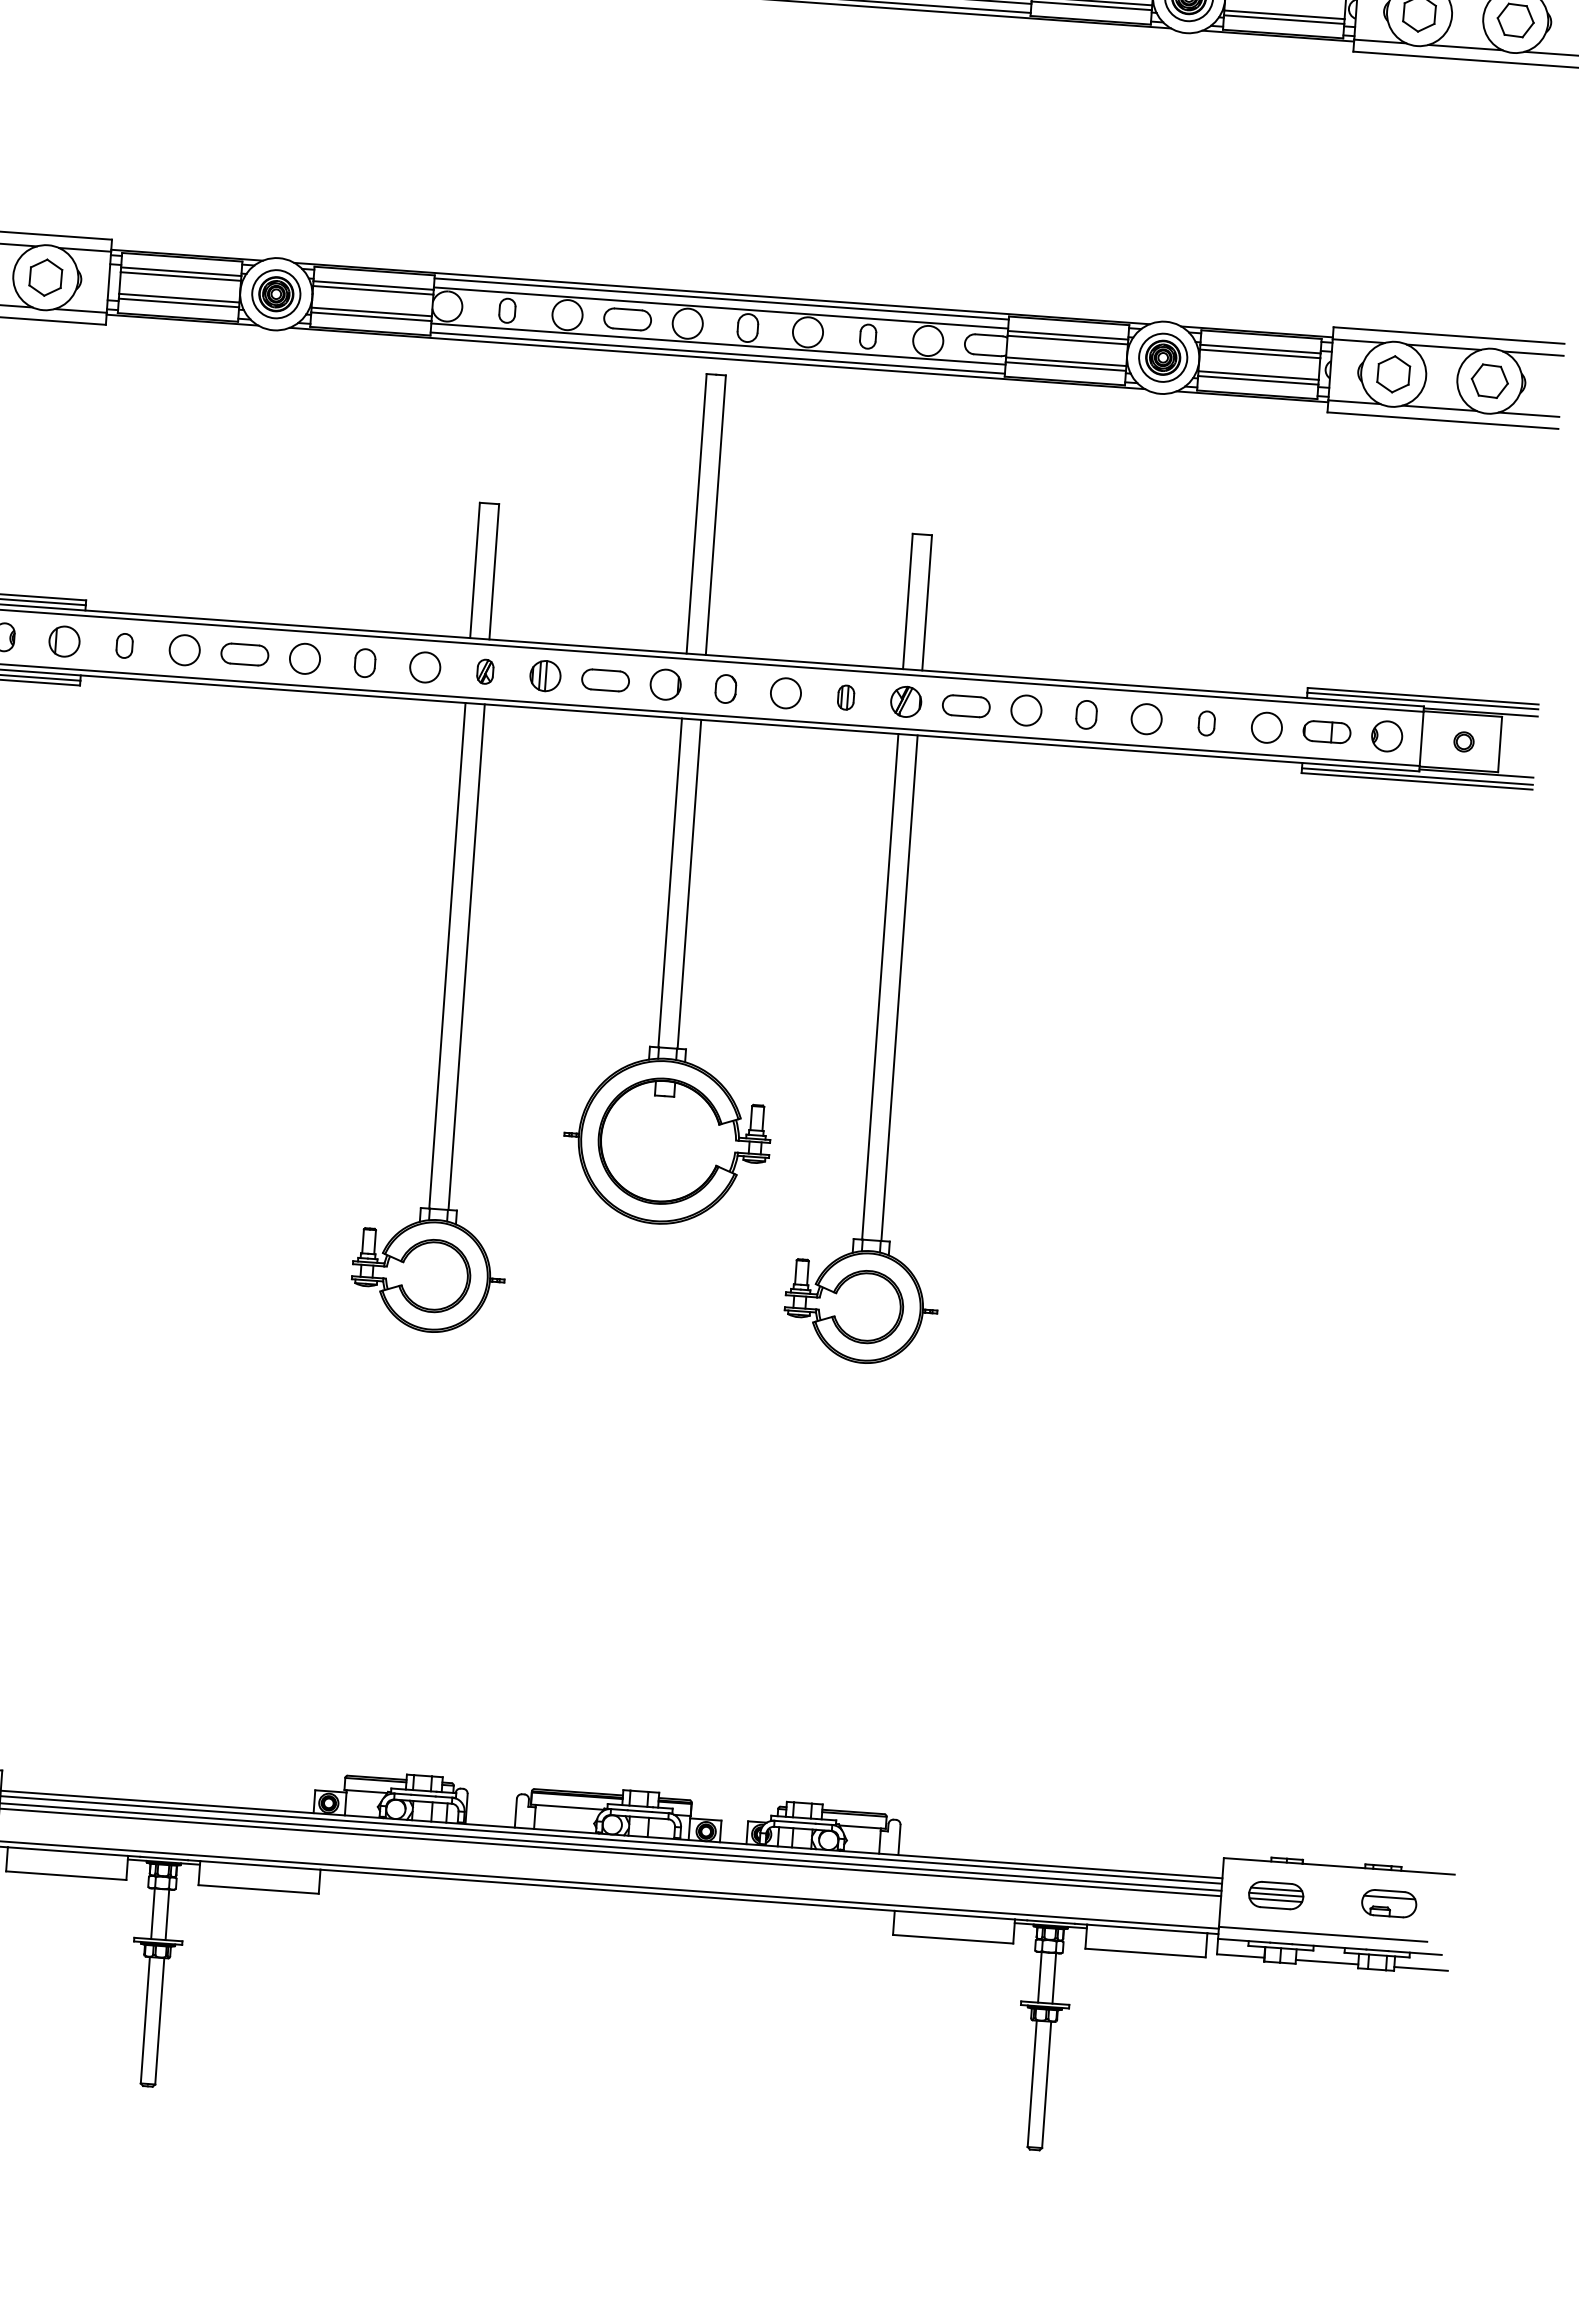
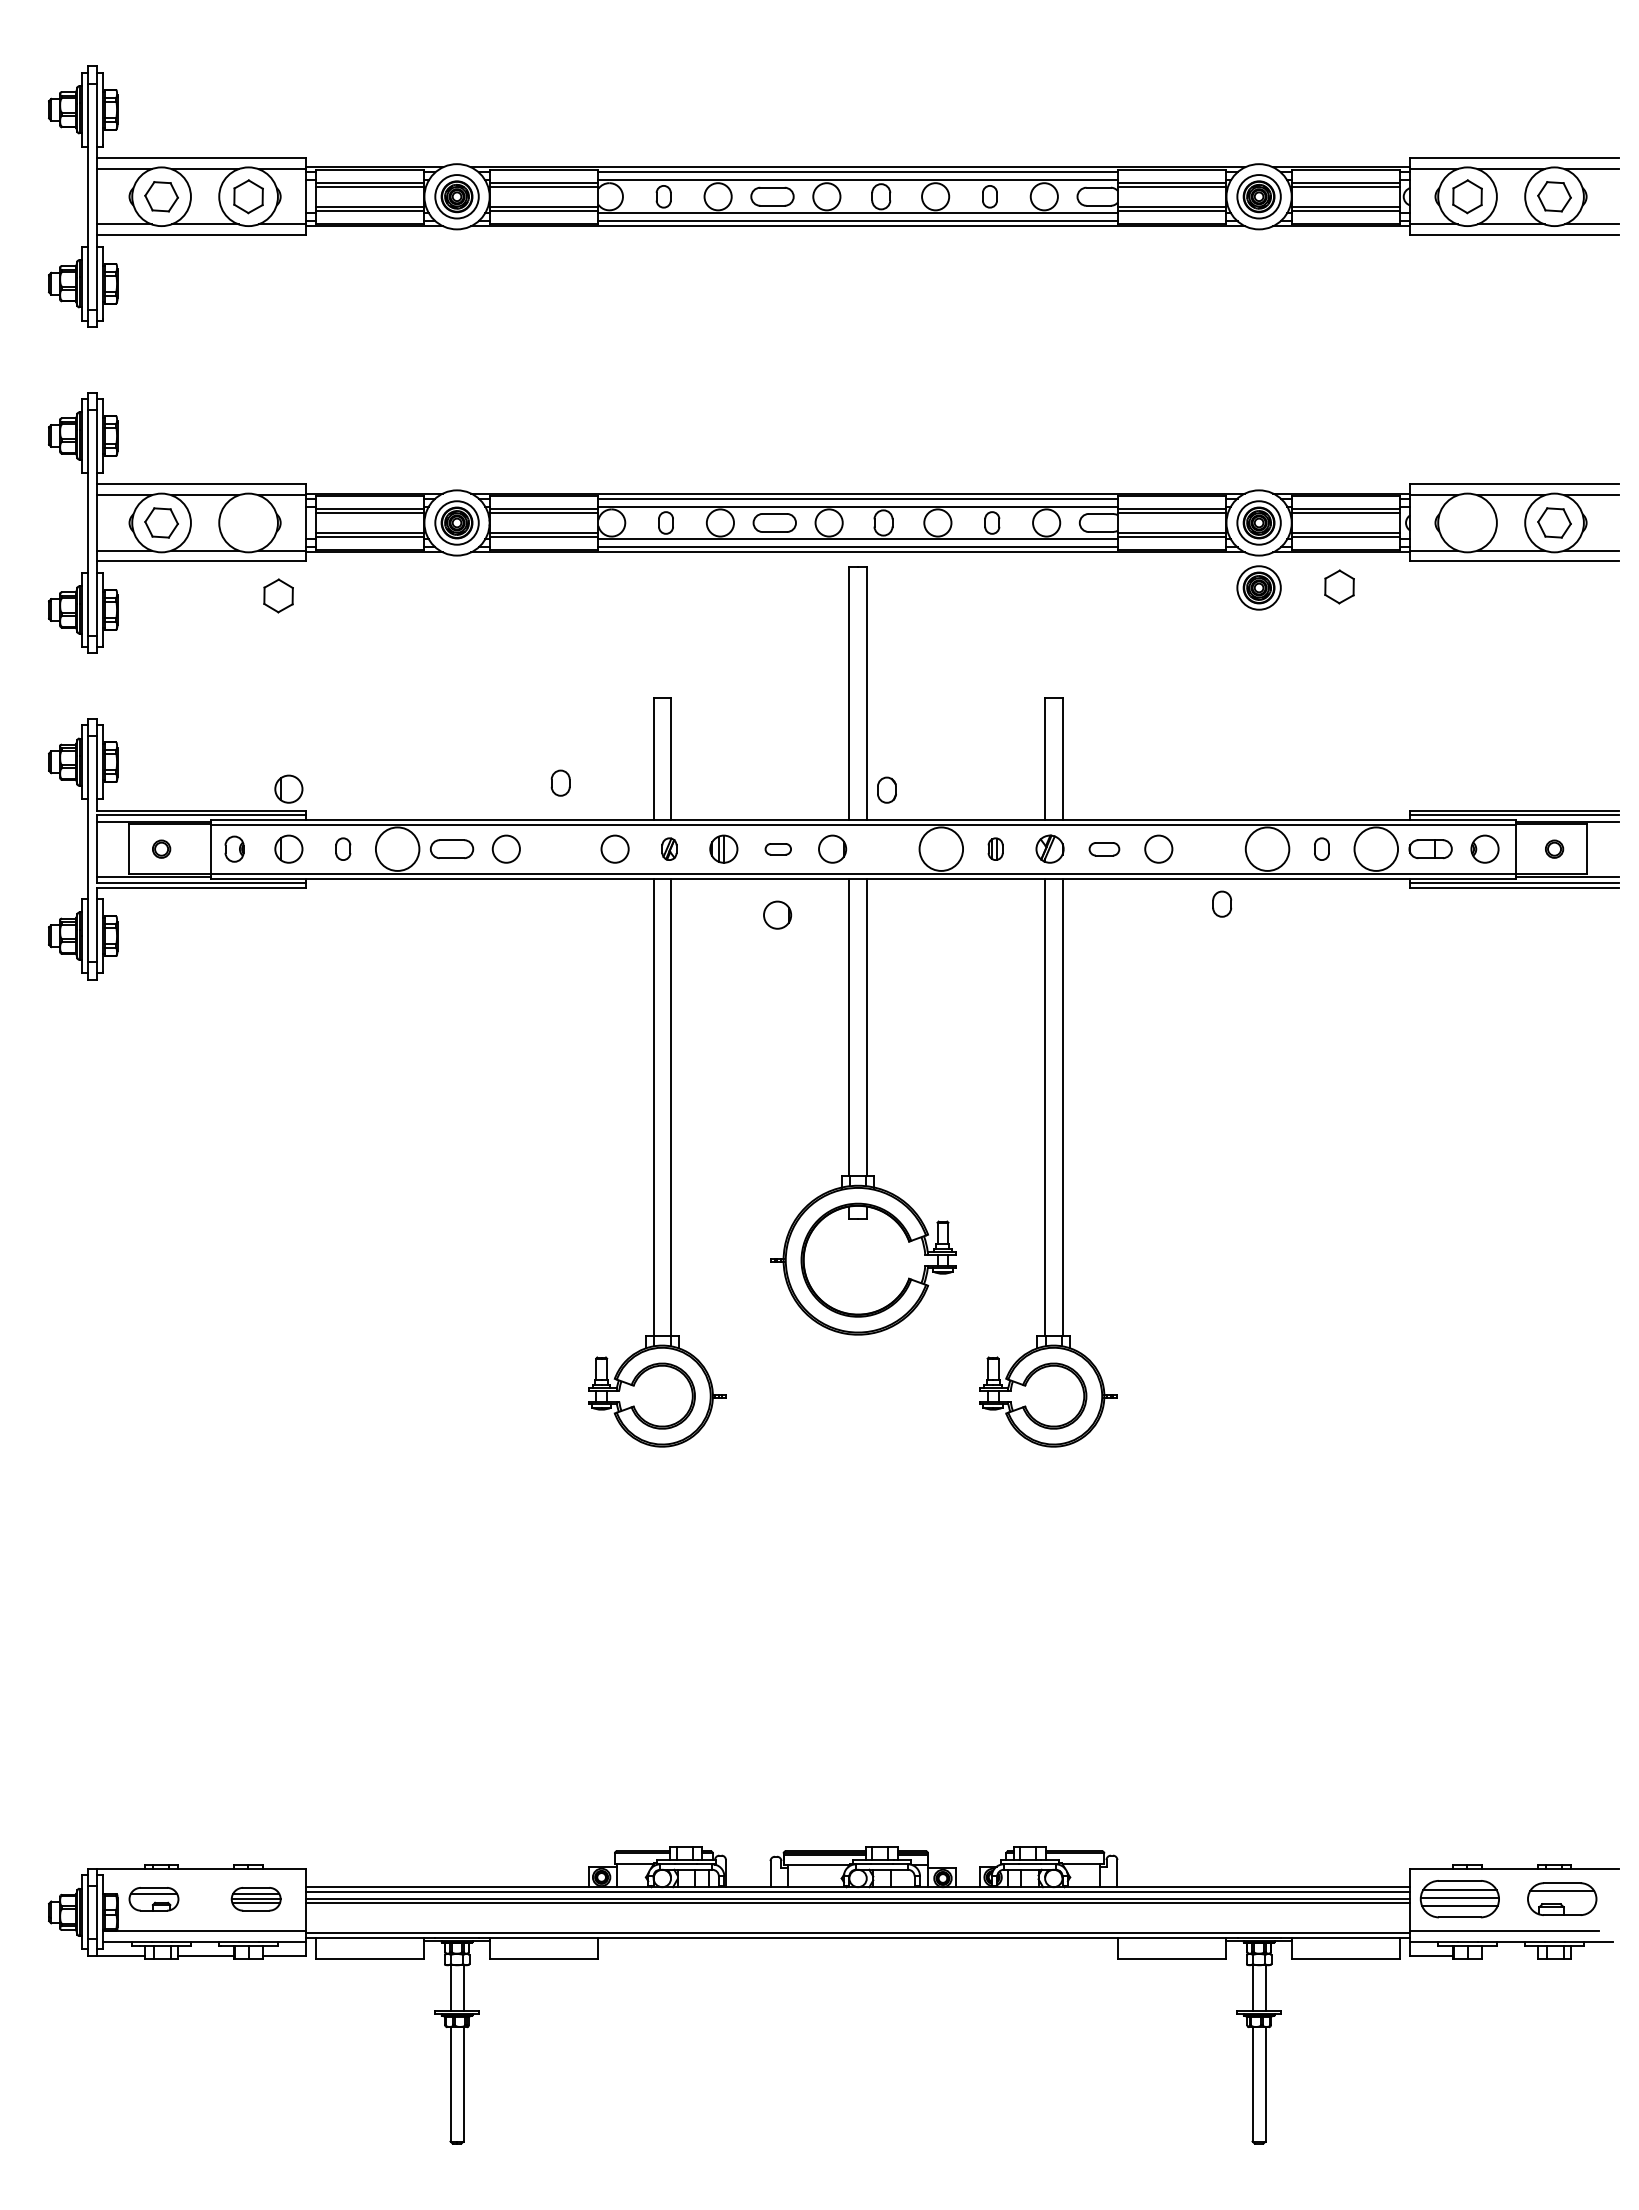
part: (45, 277) -> (278, 595), moved
part: (1393, 373) -> (1339, 586), moved
part: (1157, 429) -> (1258, 587), added
part: (68, 574) -> (288, 788), added
circle: (184, 649) -> (397, 848), size x1.6
part: (364, 662) -> (560, 782), moved
part: (605, 680) -> (778, 849), size x0.6
part: (725, 688) -> (886, 789), moved
circle: (785, 692) -> (940, 848), size x1.6
part: (966, 706) -> (1104, 849), size x0.7
part: (1086, 714) -> (1222, 903), moved
circle: (1146, 718) -> (1267, 848), size x1.6
circle: (1266, 726) -> (1375, 848), size x1.6
part: (599, 752) -> (777, 914), added
part: (1275, 1895) -> (1459, 1899), size x1.6
part: (1388, 1903) -> (1561, 1899), size x1.4
line: (1326, 1961) -> (1509, 1955), removed
line: (1420, 1968) -> (1594, 1955), removed

